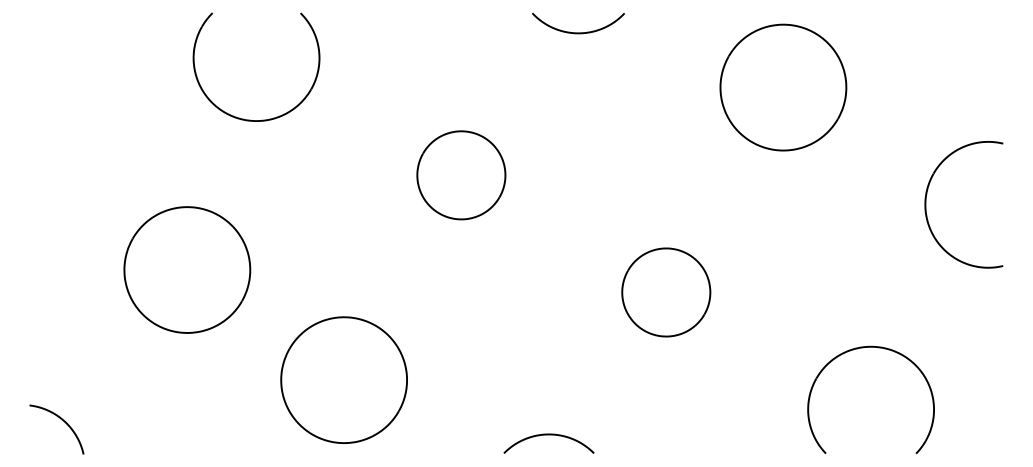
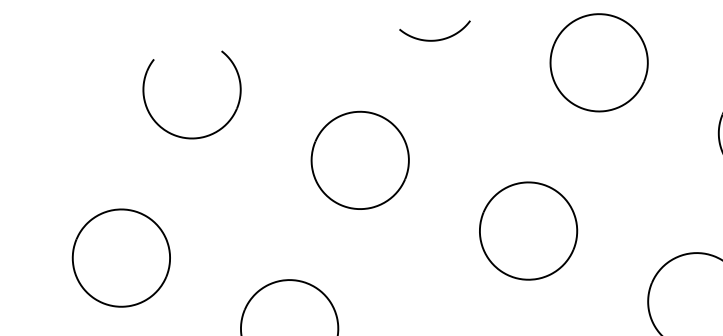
part: (461, 175) -> (360, 160), size x1.43
part: (187, 269) -> (121, 257), moved
part: (666, 292) -> (528, 231), size x1.43

